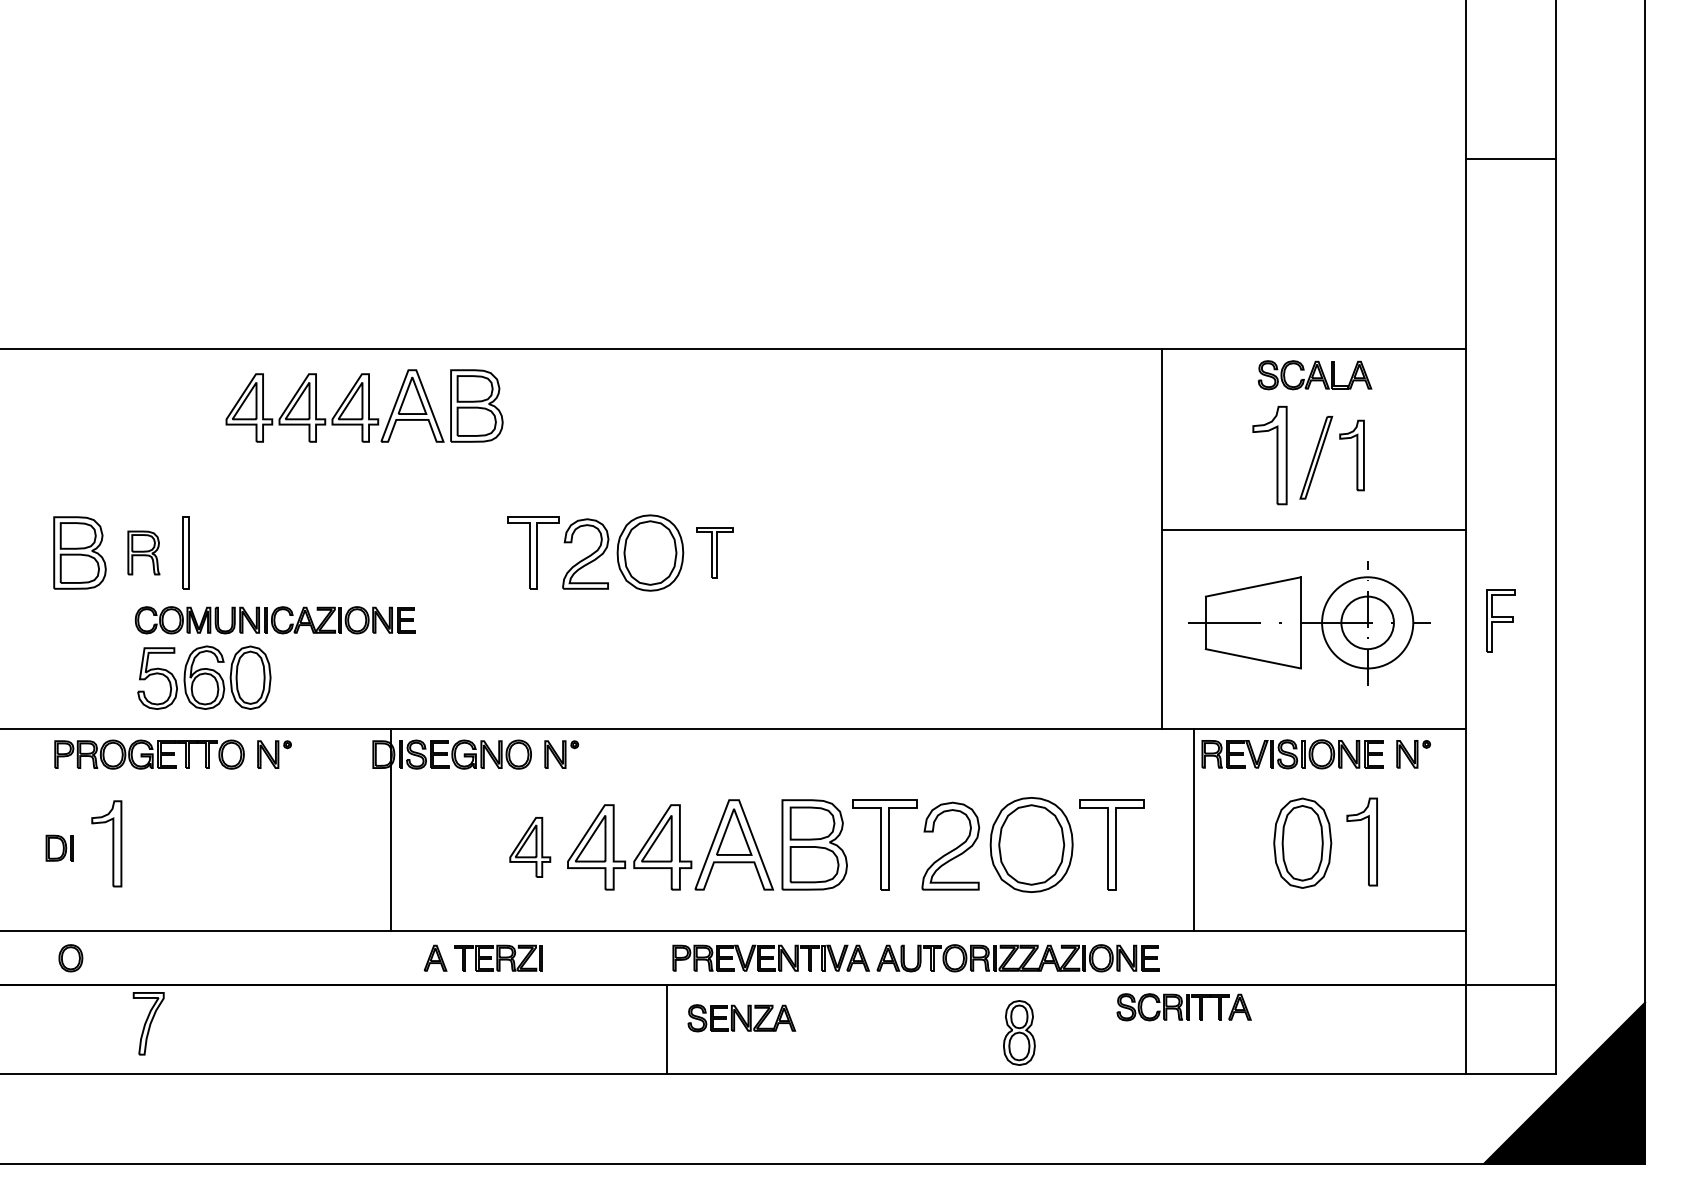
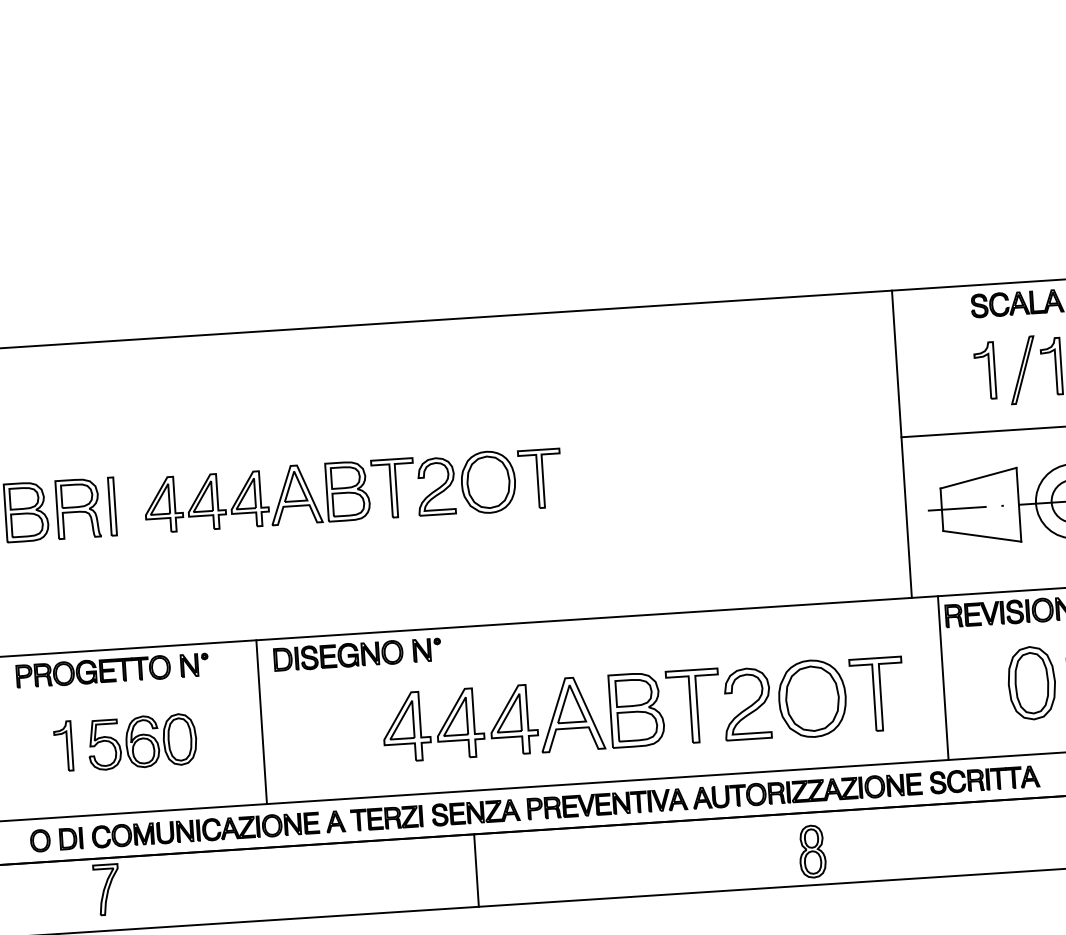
part: (364, 405) -> (256, 496), moved
part: (1269, 455) -> (984, 370), size x0.71
part: (143, 552) -> (77, 508), size x1.67
part: (714, 552) -> (540, 478), size x1.43
part: (274, 620) -> (205, 830), moved
part: (204, 677) -> (142, 741), moved
line: (391, 829) -> (261, 721), moved
part: (106, 843) -> (63, 746), size x0.71
part: (59, 847) -> (70, 838), moved
part: (529, 847) -> (405, 727), size x1.43
part: (1183, 1007) -> (984, 779), moved
part: (741, 1018) -> (475, 812), moved
line: (666, 1029) -> (476, 870), moved

